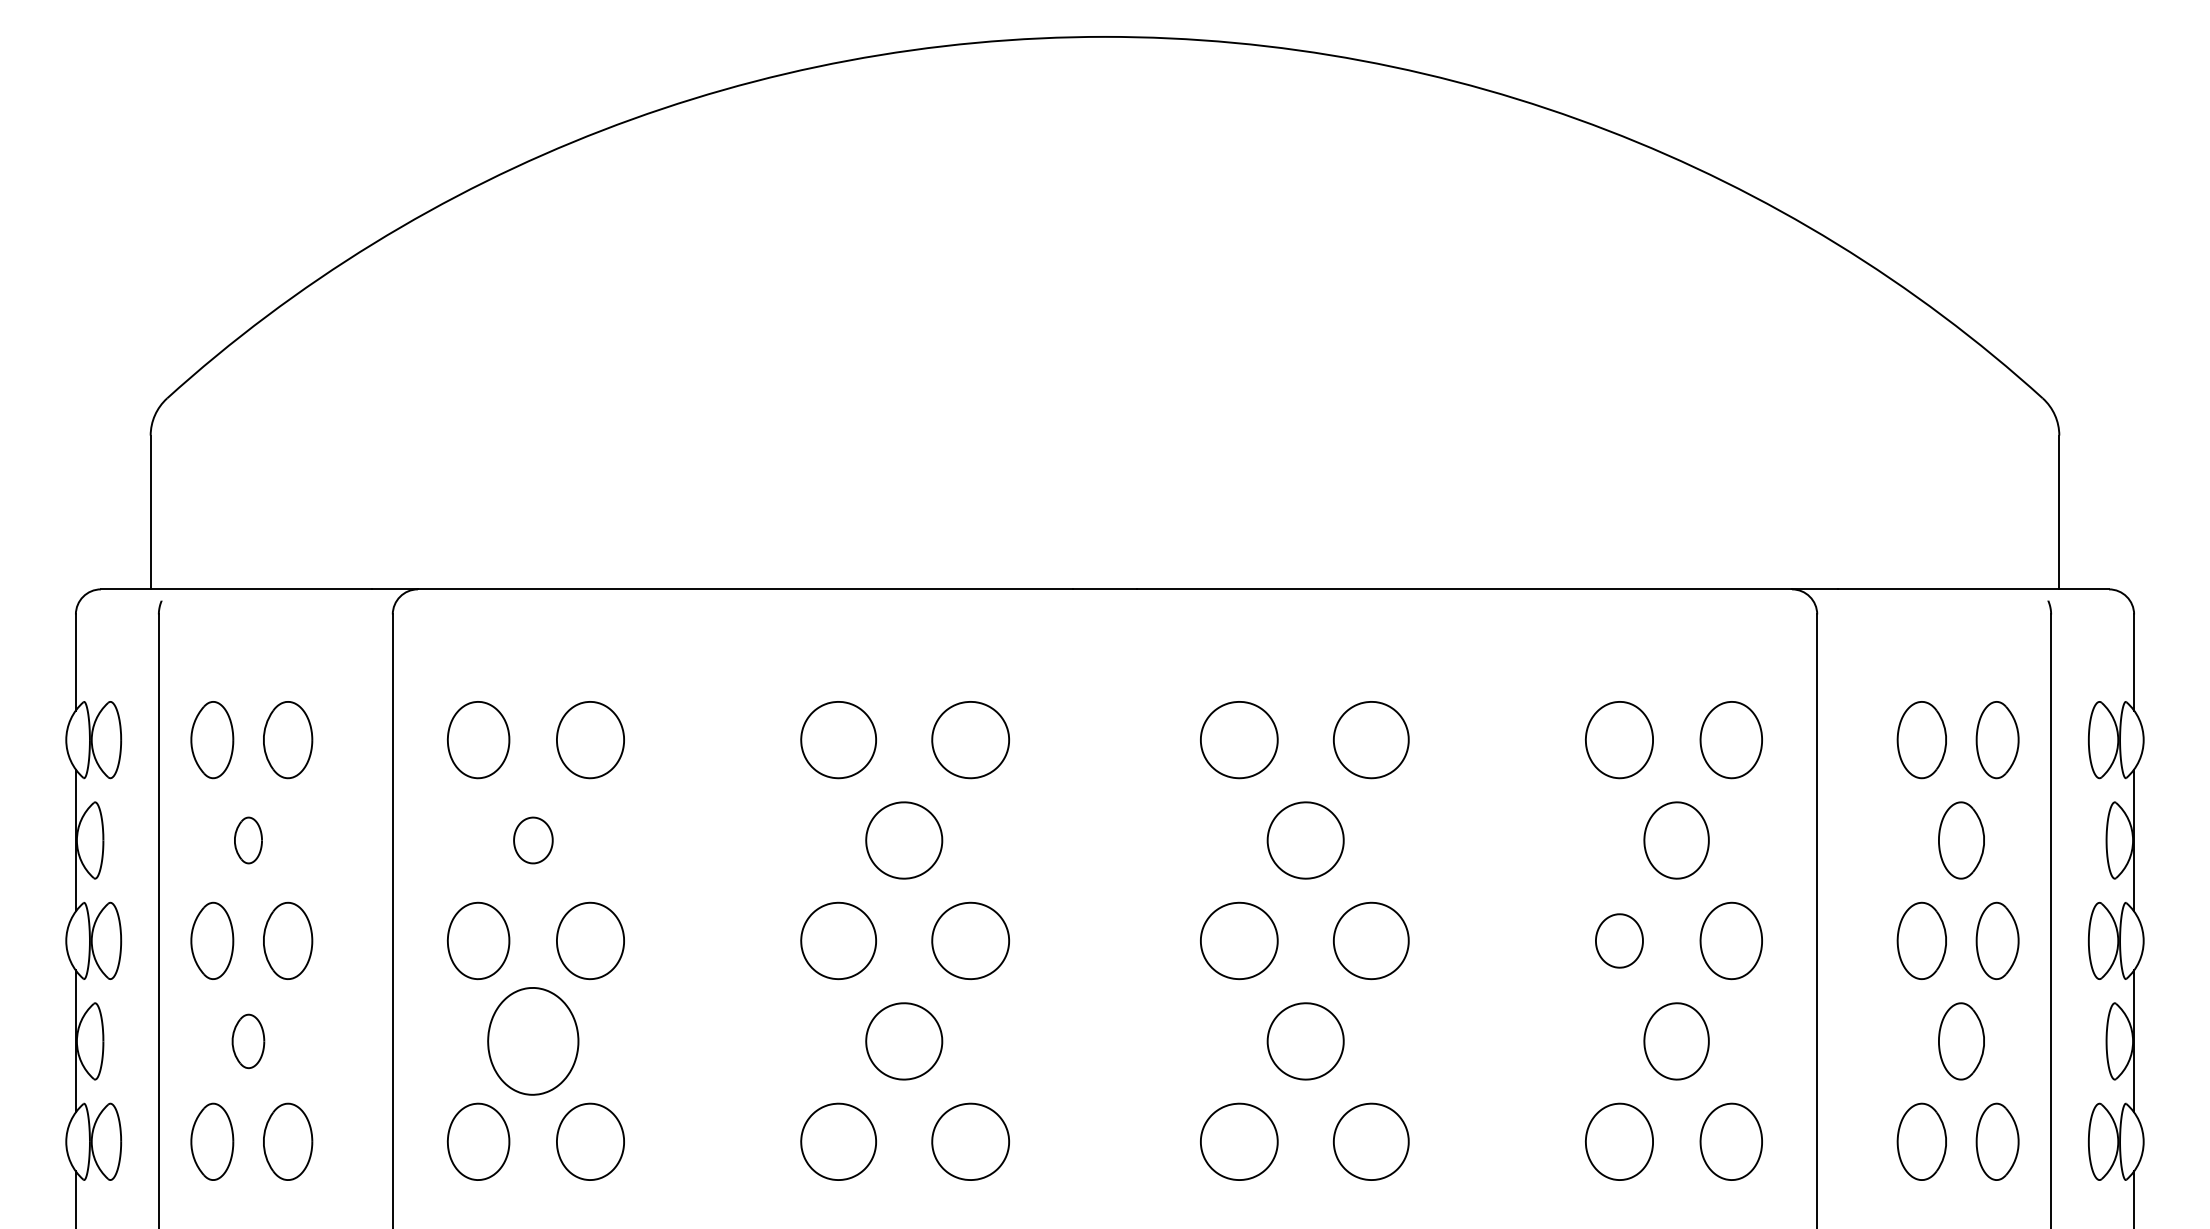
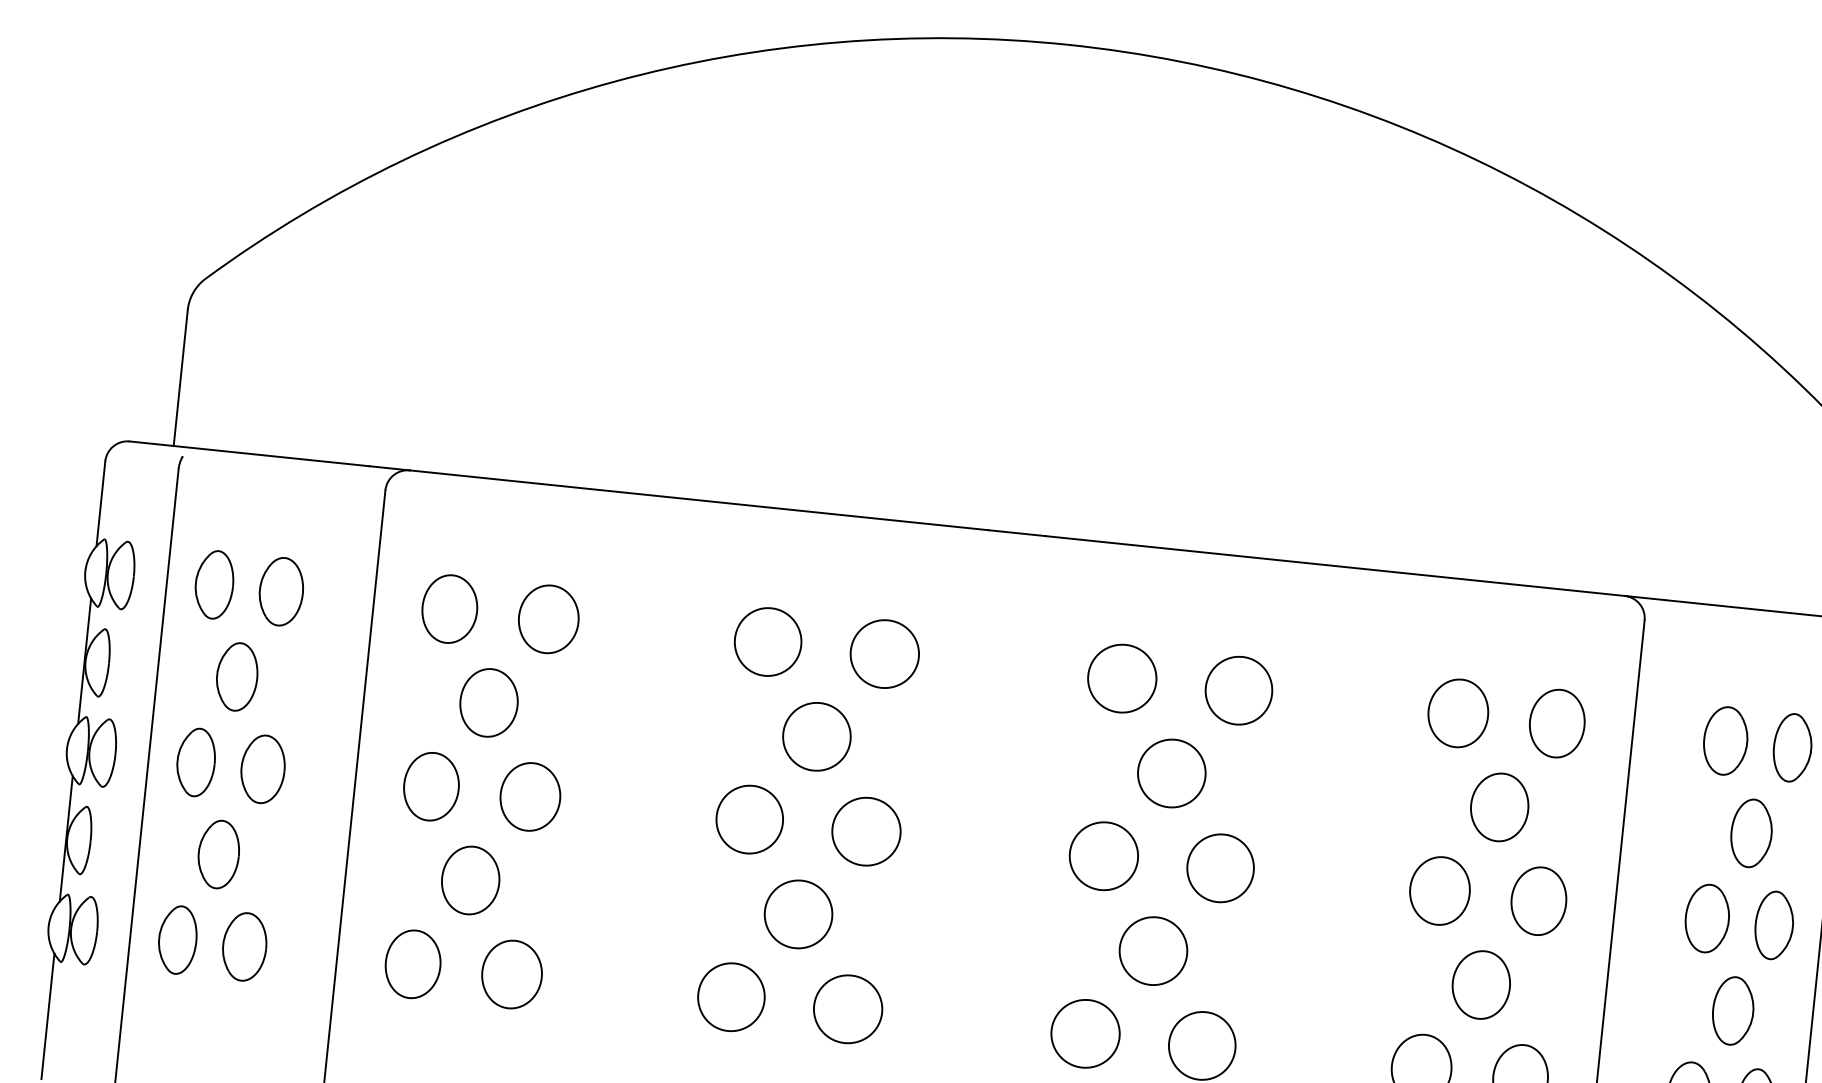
part: (248, 840) -> (237, 676), size x1.67
part: (533, 840) -> (489, 702), size x1.67
part: (1619, 940) -> (1440, 890), size x1.43
part: (248, 1041) -> (218, 854), size x1.43
part: (533, 1041) -> (470, 880), size x0.71

